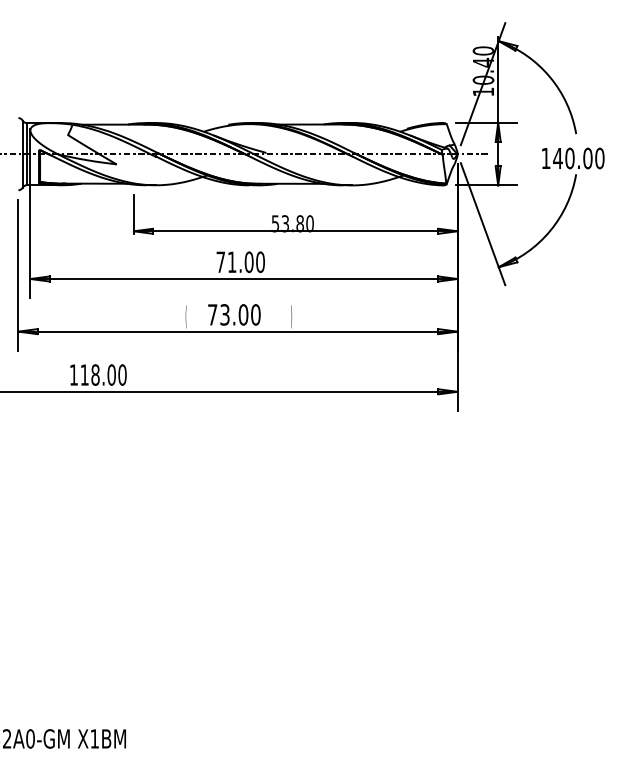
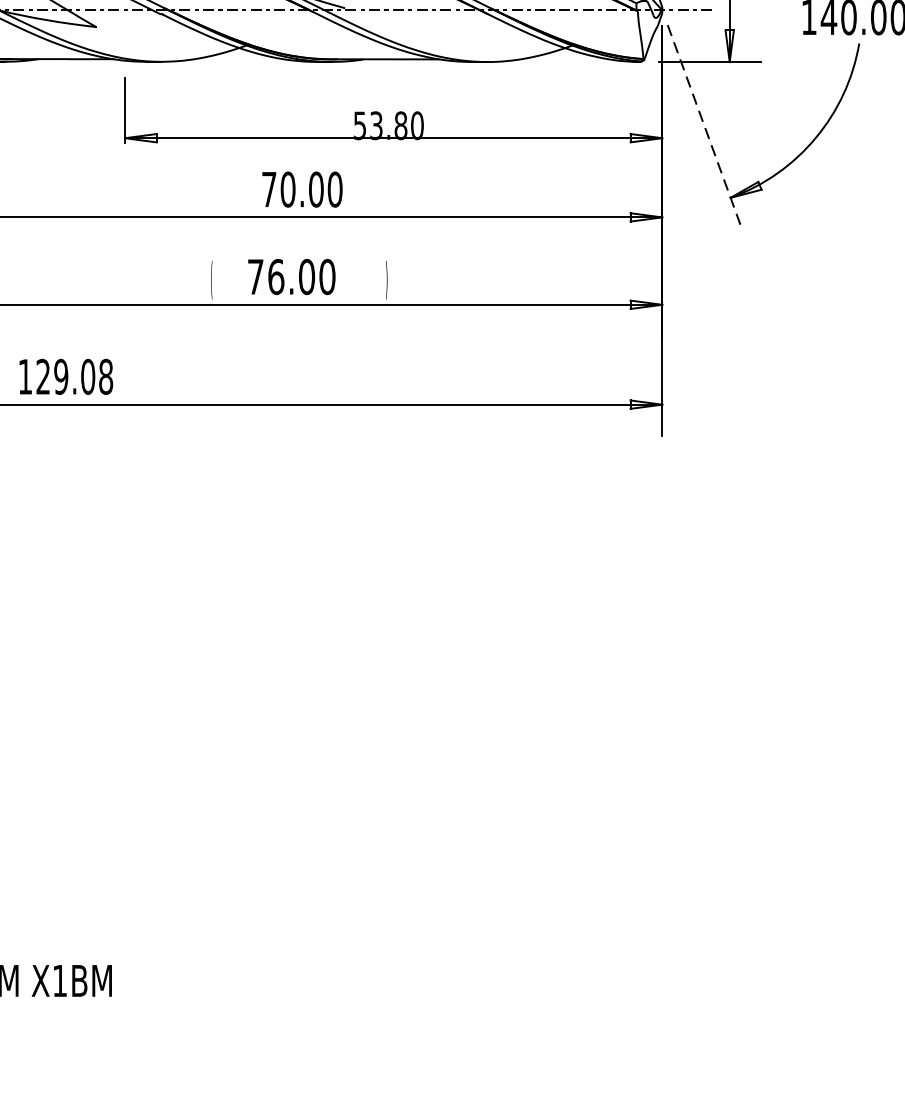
line: (483, 224) -> (705, 126), solid -> dashed
text: (231, 262) -> (286, 190), 71.00 -> 70.00
text: (224, 314) -> (275, 276), 73.00 -> 76.00
text: (103, 374) -> (74, 375), 118.00 -> 129.08

